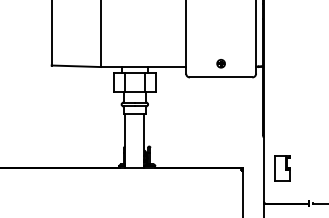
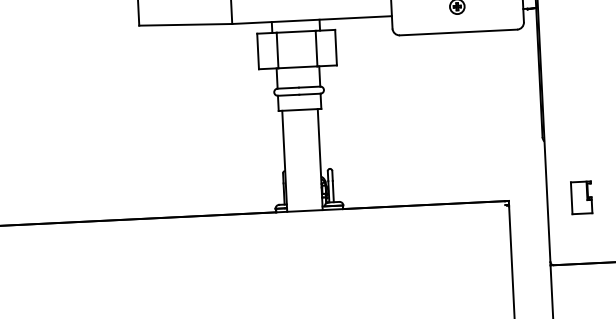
part: (282, 168) -> (582, 197), size x0.7

